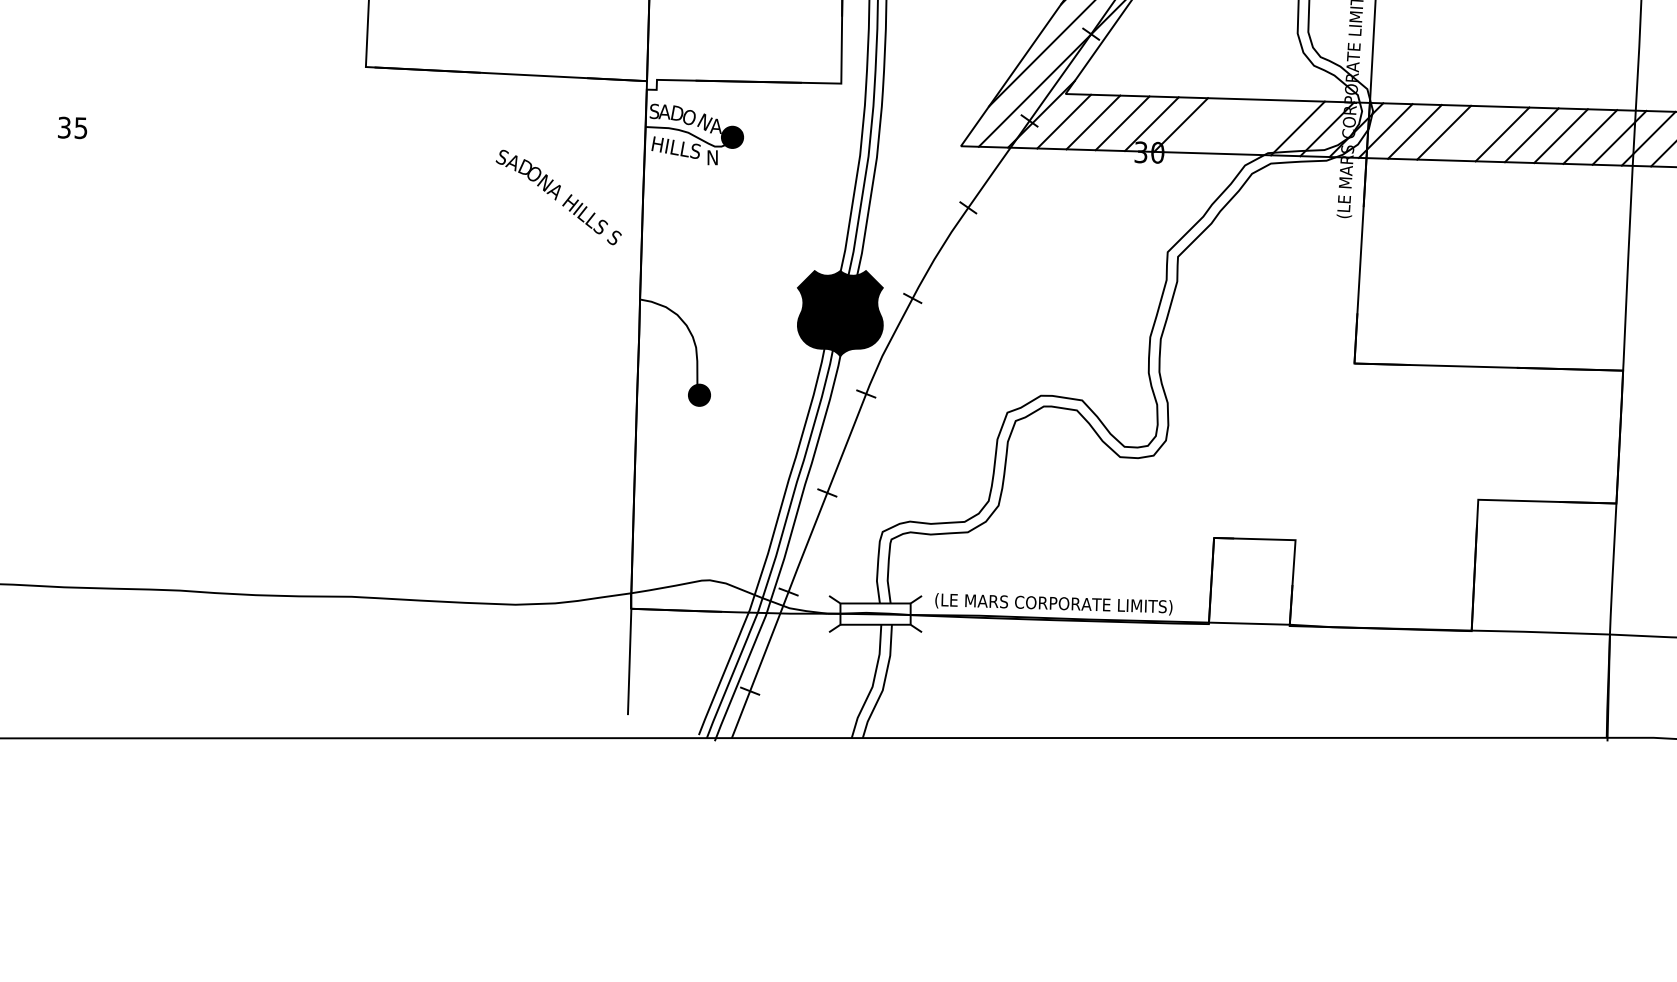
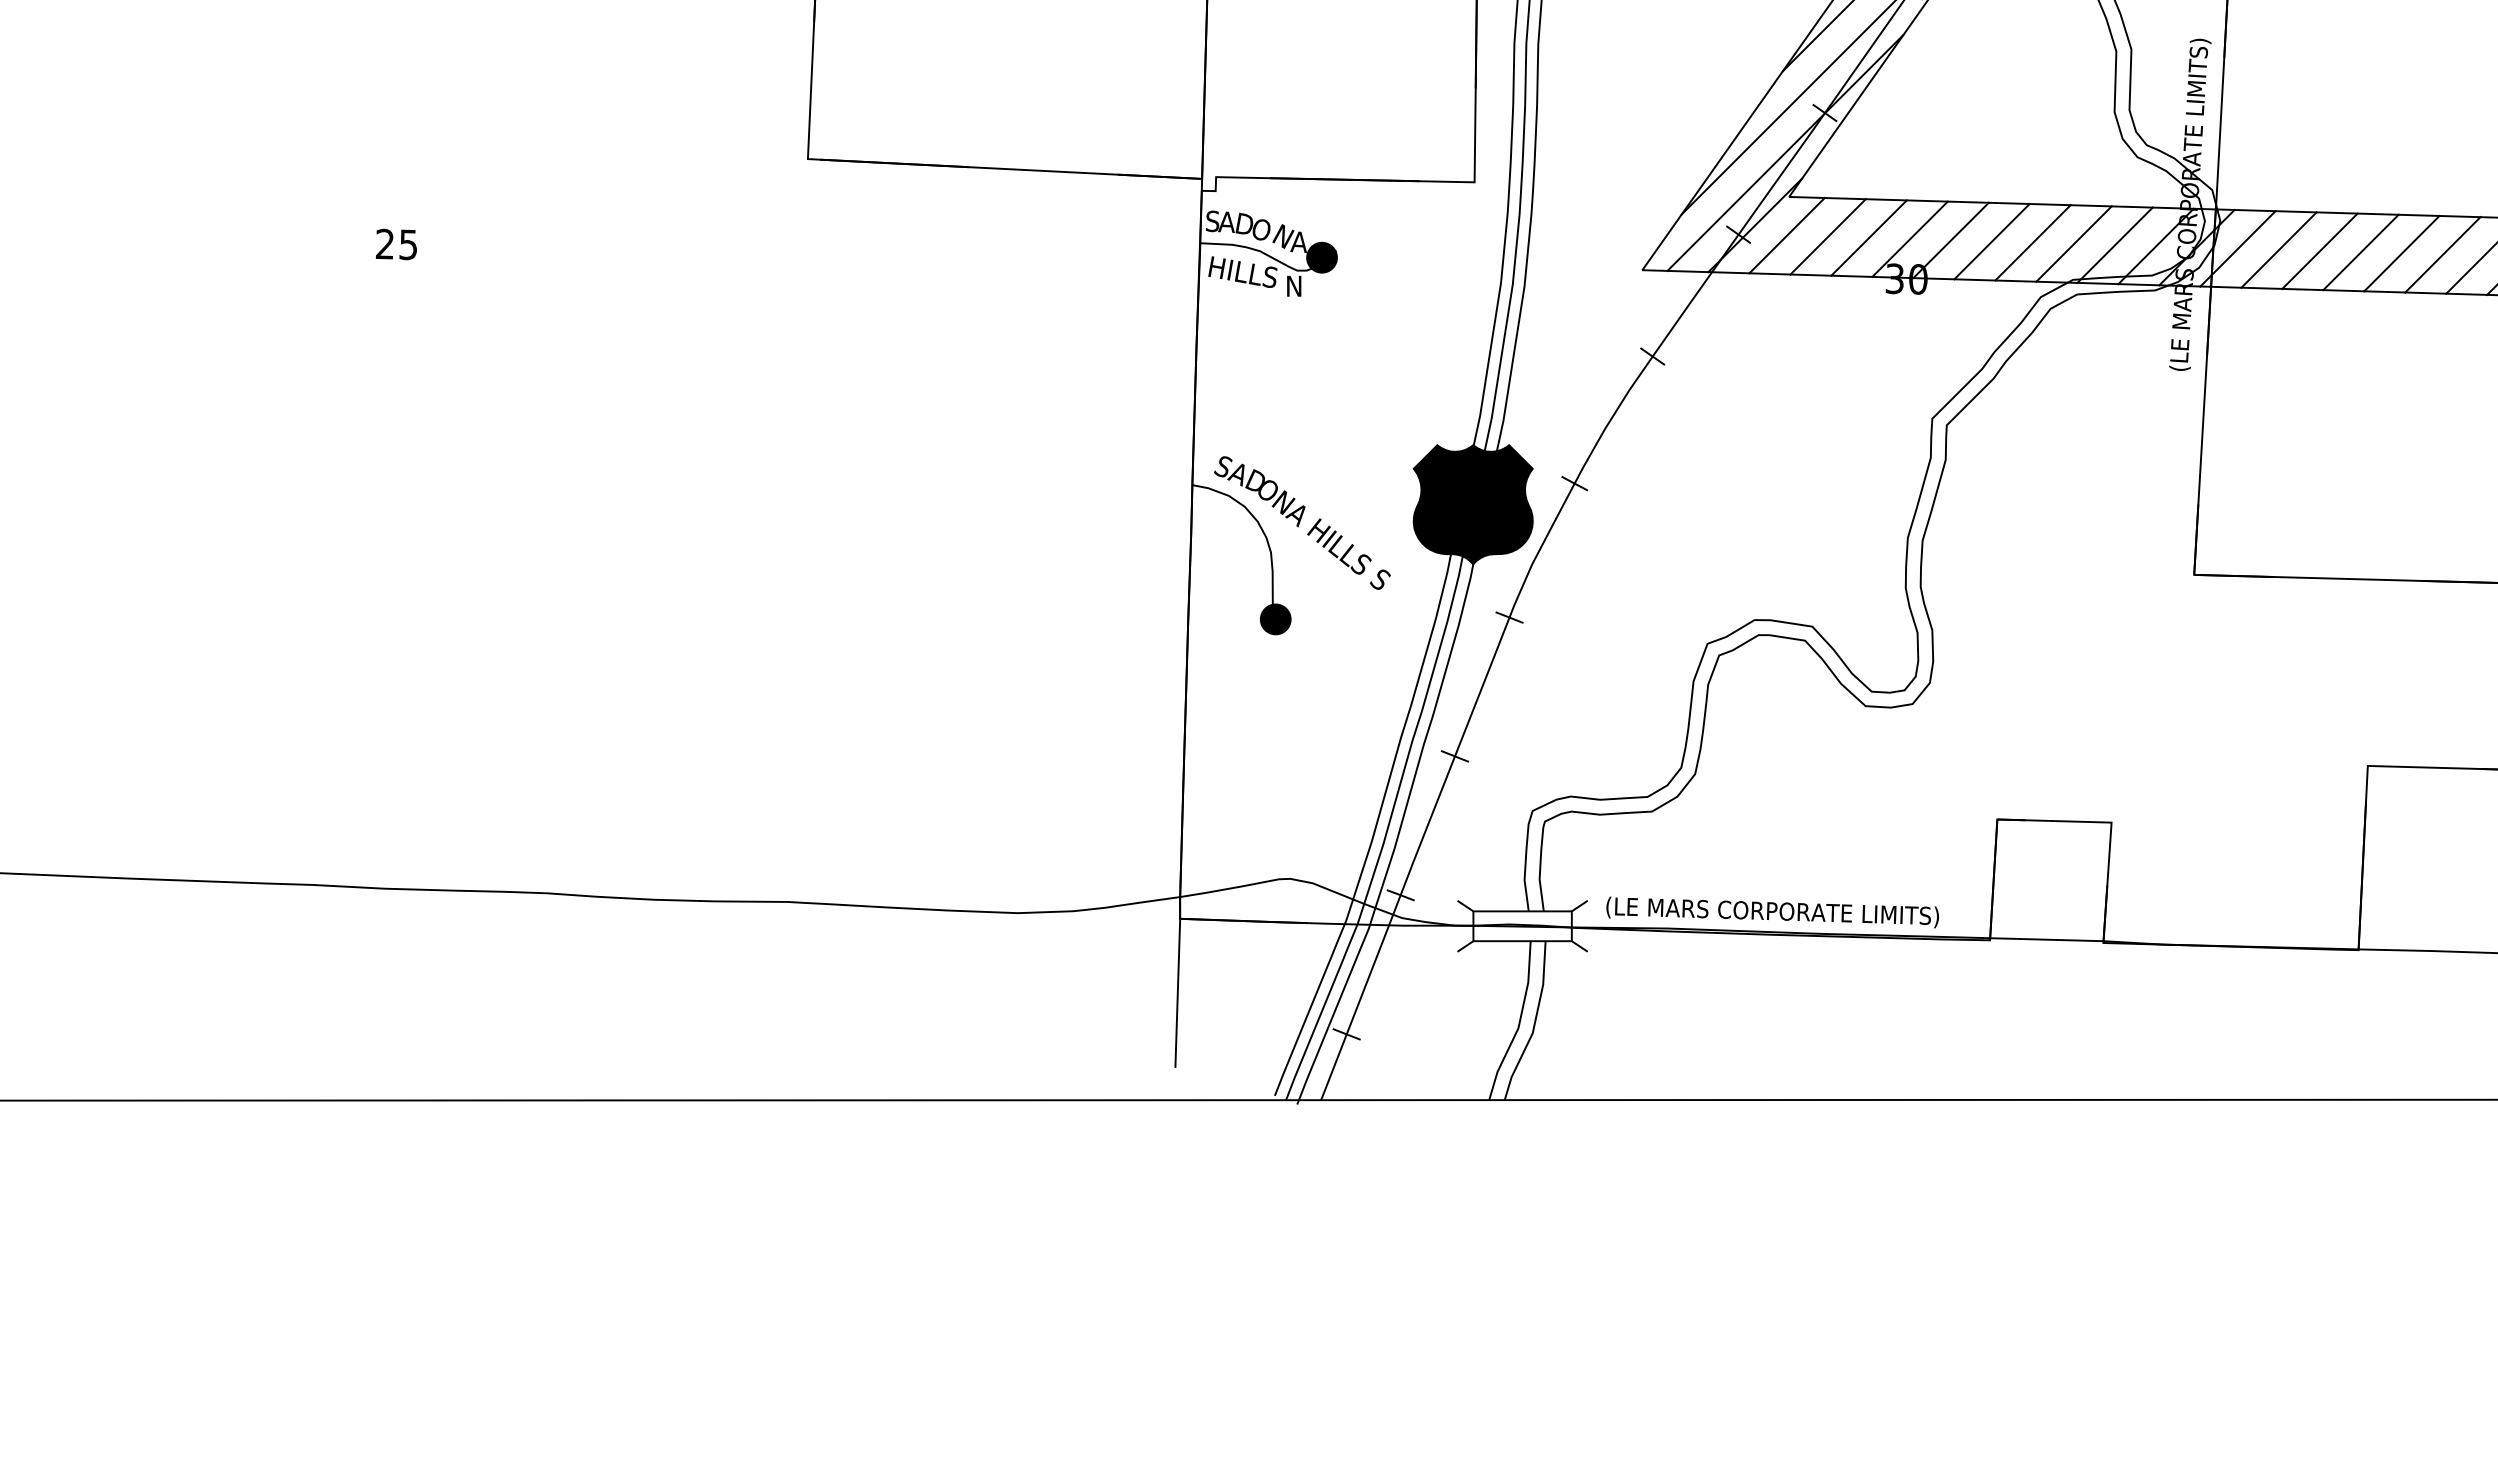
line: (1209, 125) -> (1991, 241), added
line: (1239, 126) -> (2032, 242), added
text: (63, 127) -> (384, 244), 35 -> 25
line: (1268, 127) -> (2073, 243), added
line: (1473, 133) -> (2360, 252), added
text: (558, 197) -> (1302, 522), moved

